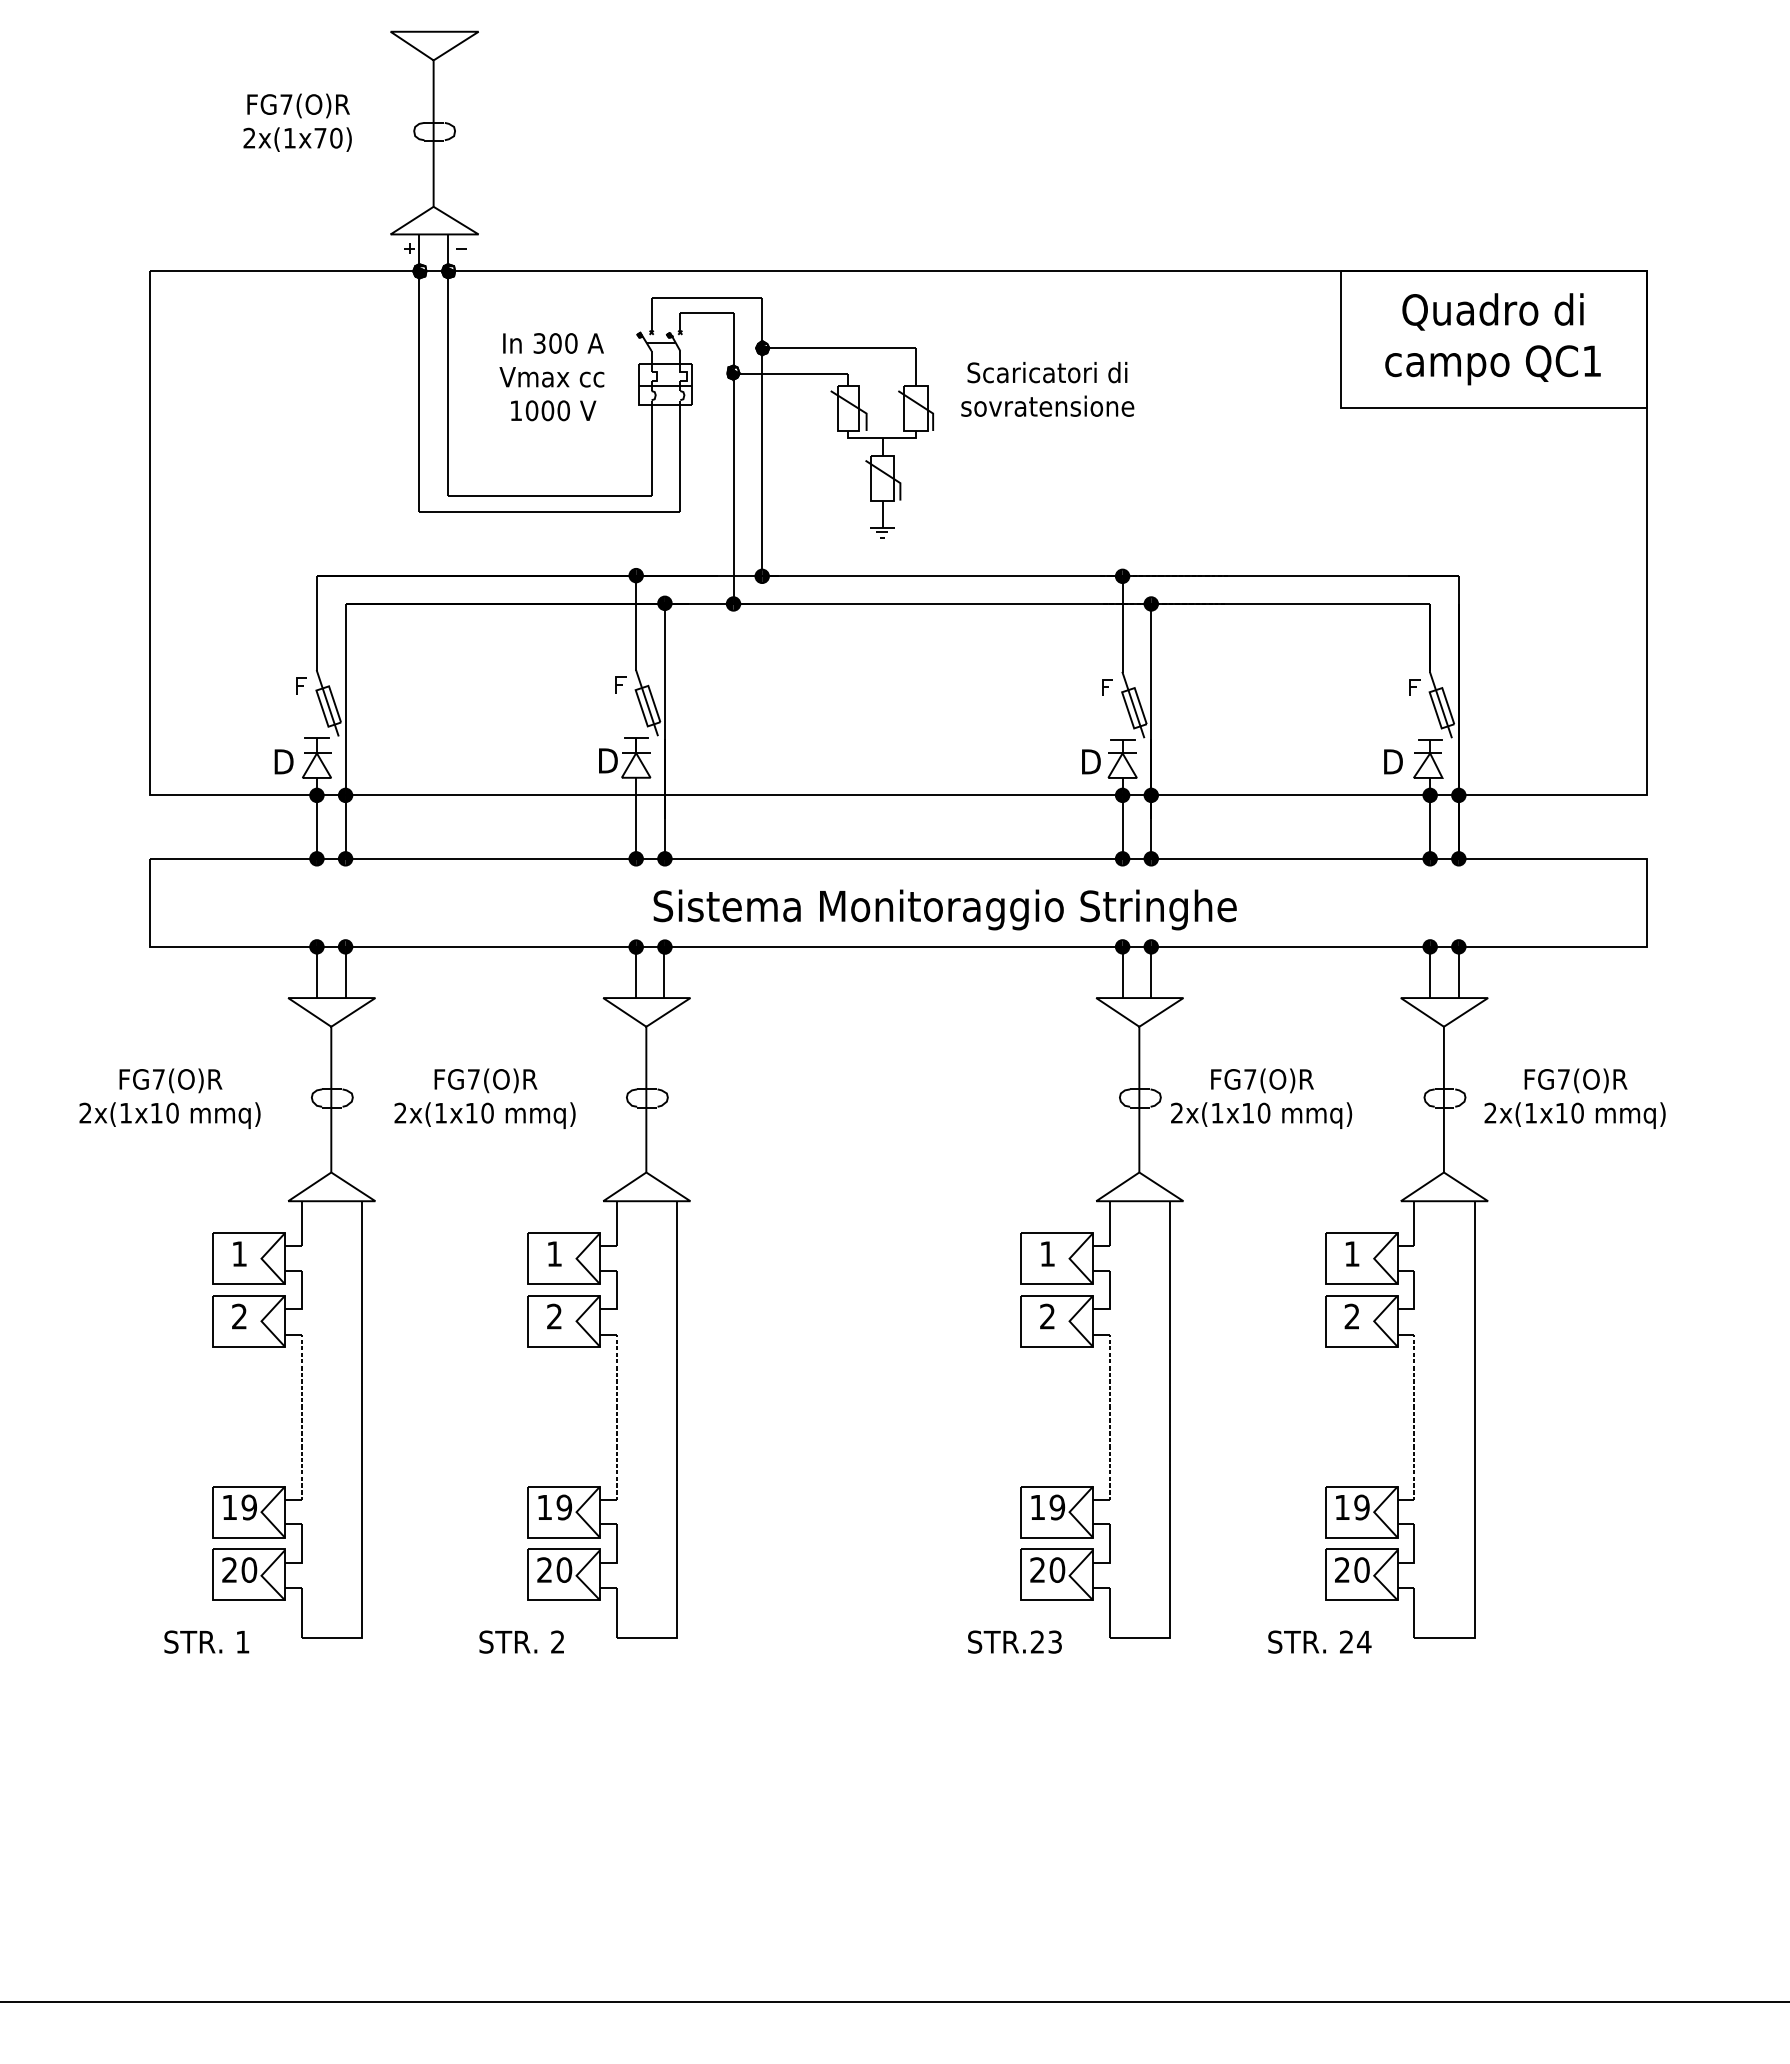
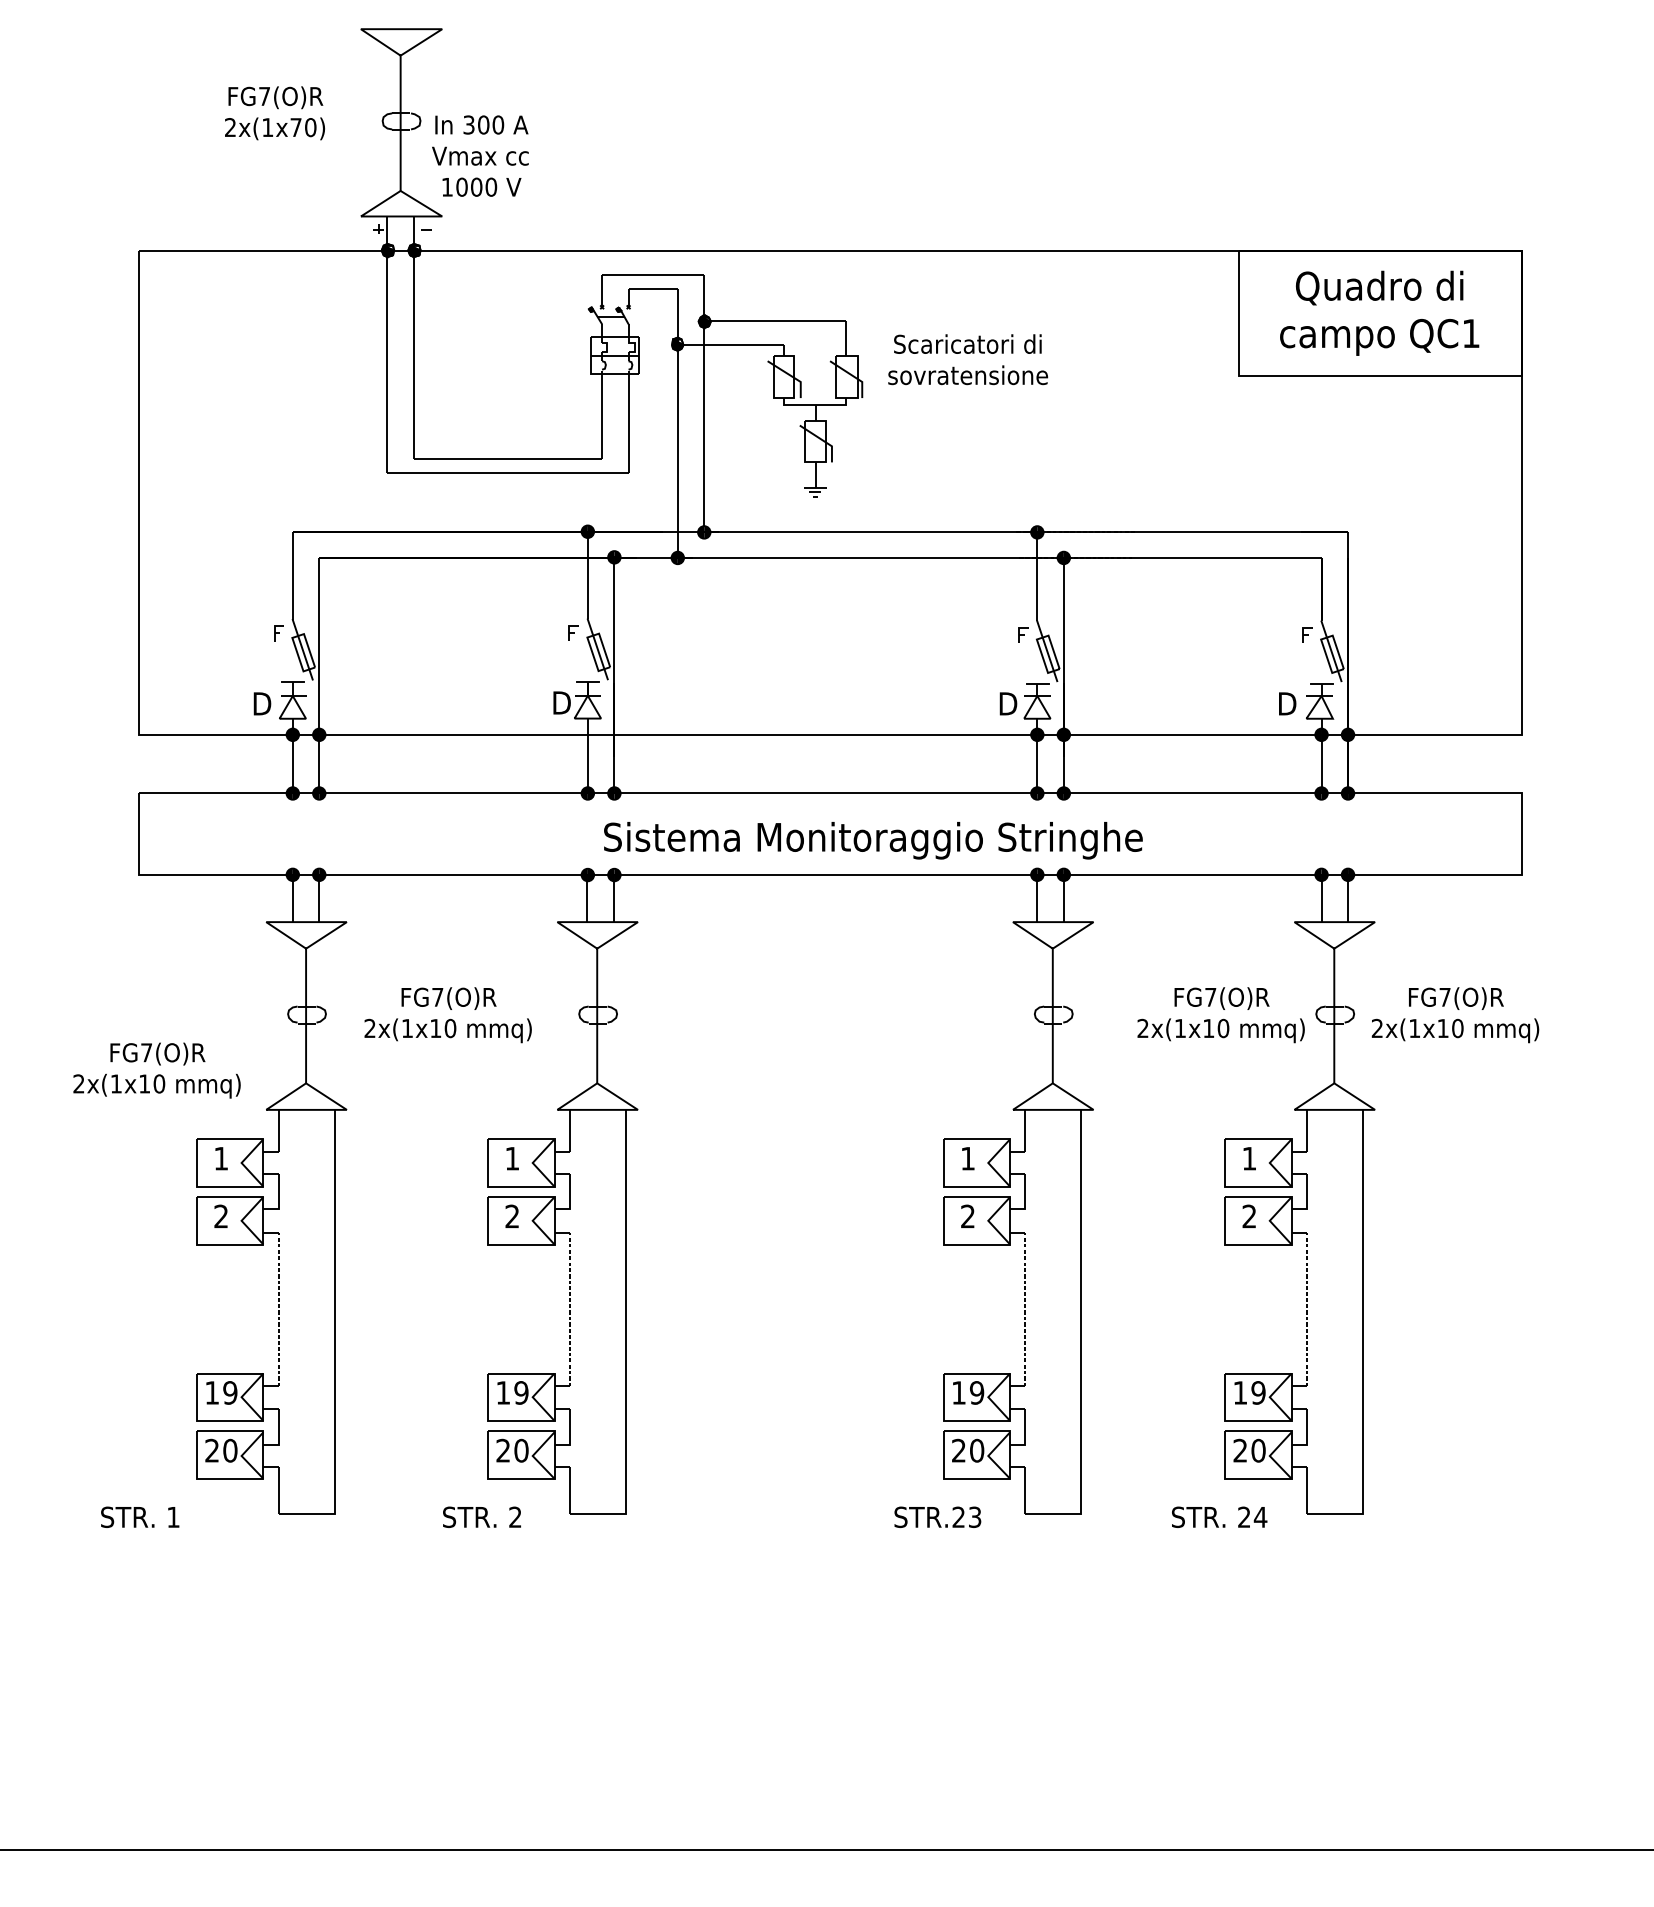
text: (551, 377) -> (480, 156), moved
text: (169, 1098) -> (156, 1070), moved
text: (1261, 1098) -> (1221, 1014), moved
text: (206, 1641) -> (139, 1516), moved

